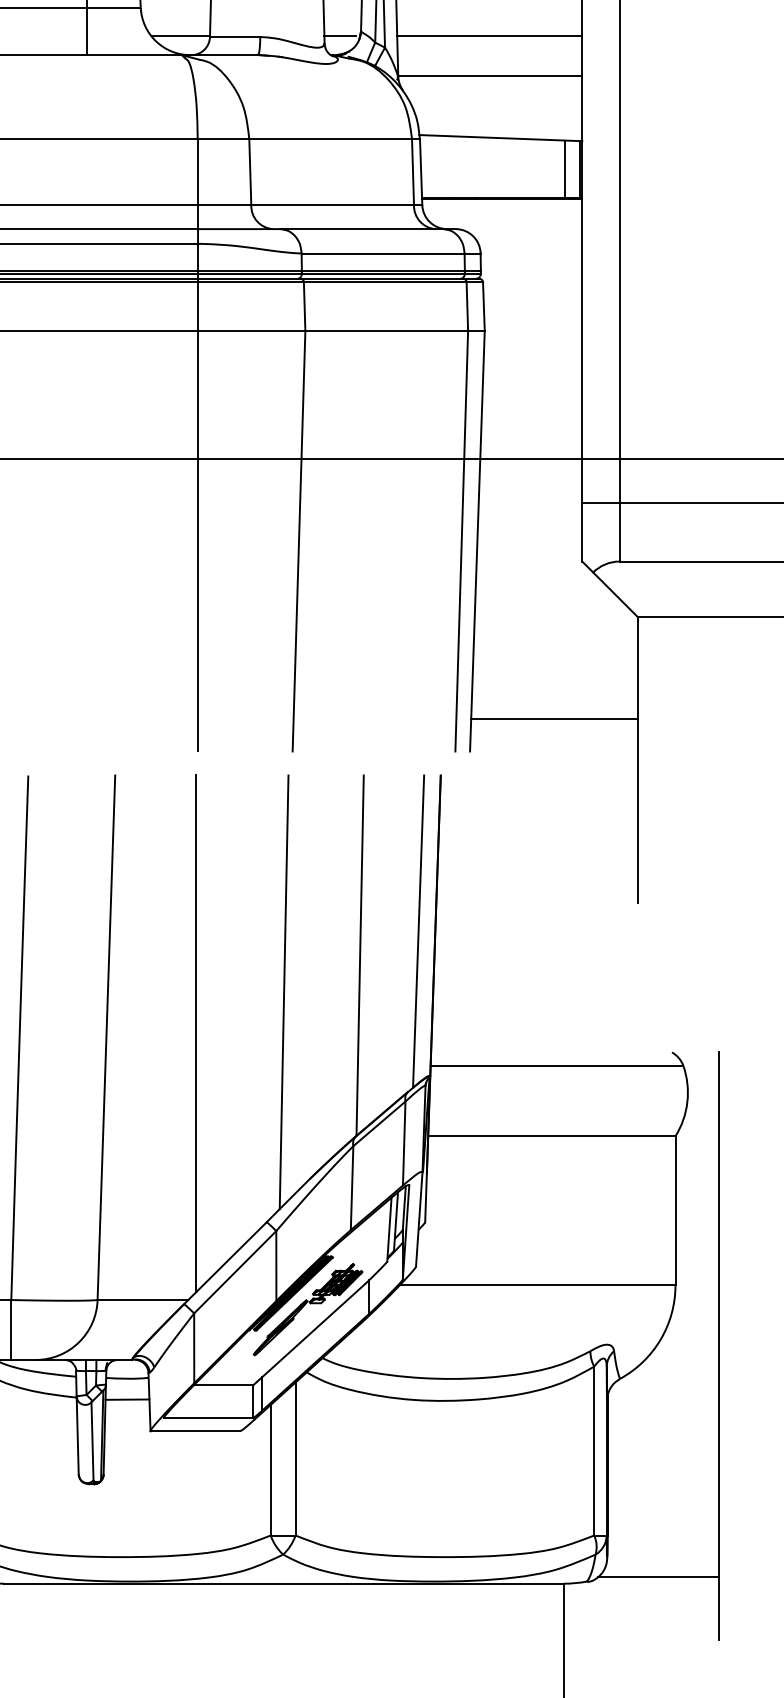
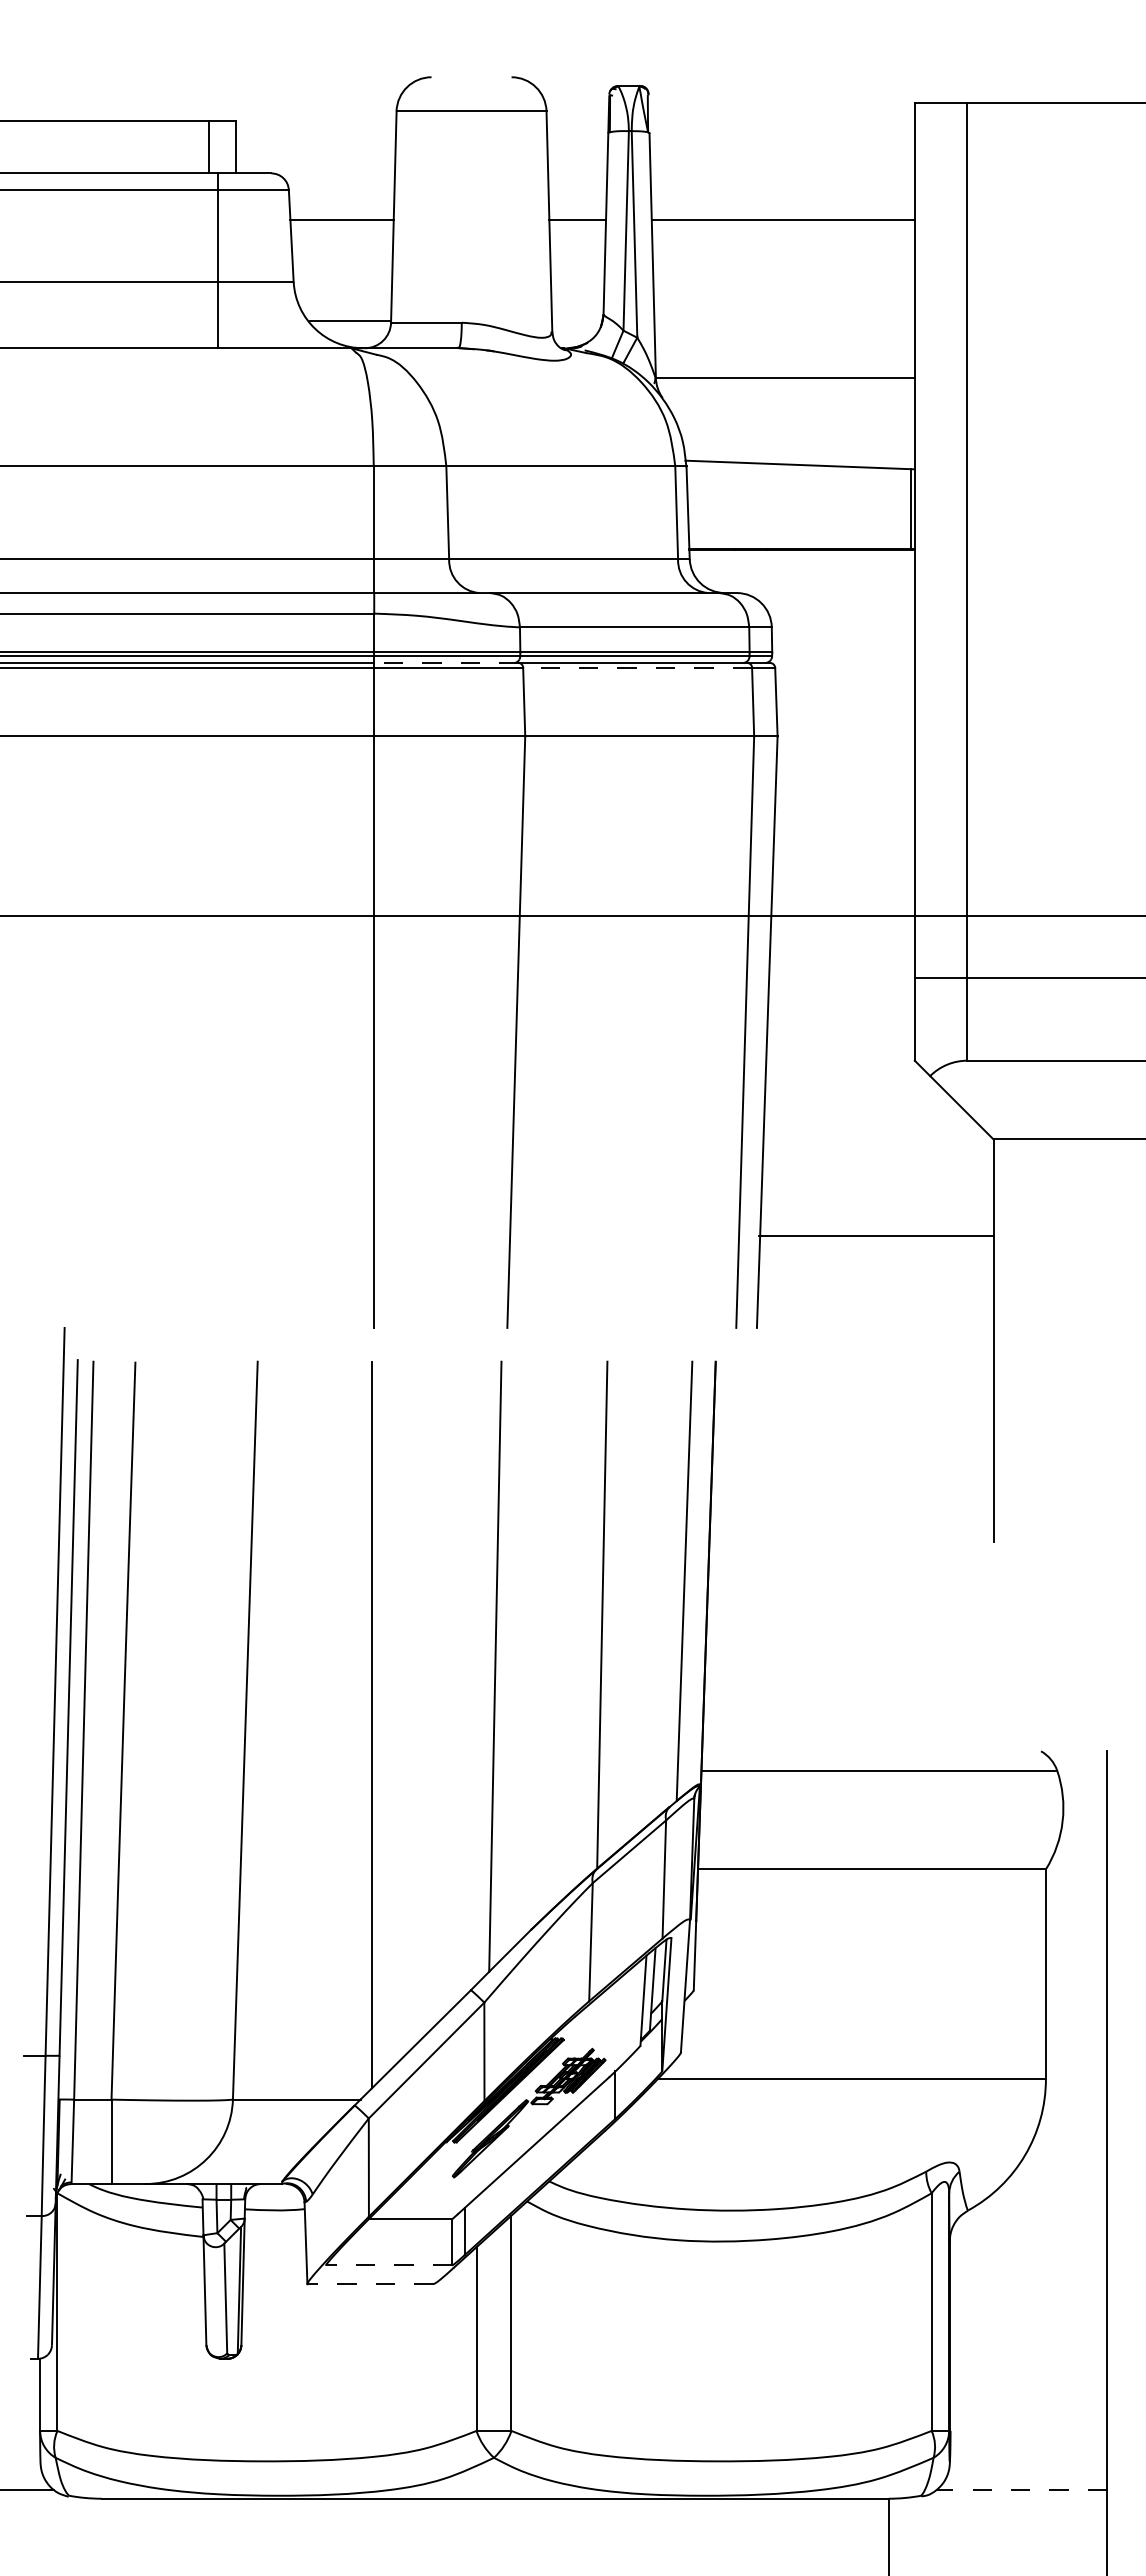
line: (340, 36) -> (574, 321), removed
line: (489, 36) -> (784, 321), removed
line: (564, 169) -> (889, 508), removed
line: (248, 278) -> (445, 662), solid -> dashed
line: (385, 282) -> (637, 668), solid -> dashed
line: (554, 719) -> (875, 1235), moved
line: (127, 1399) -> (274, 2239), removed
line: (208, 1417) -> (389, 2265), solid -> dashed
line: (195, 1431) -> (370, 2284), solid -> dashed
line: (658, 1577) -> (1021, 2489), solid -> dashed

